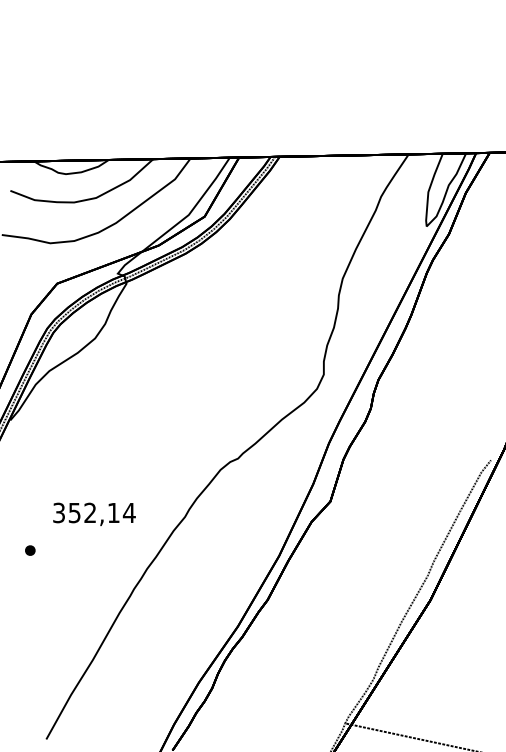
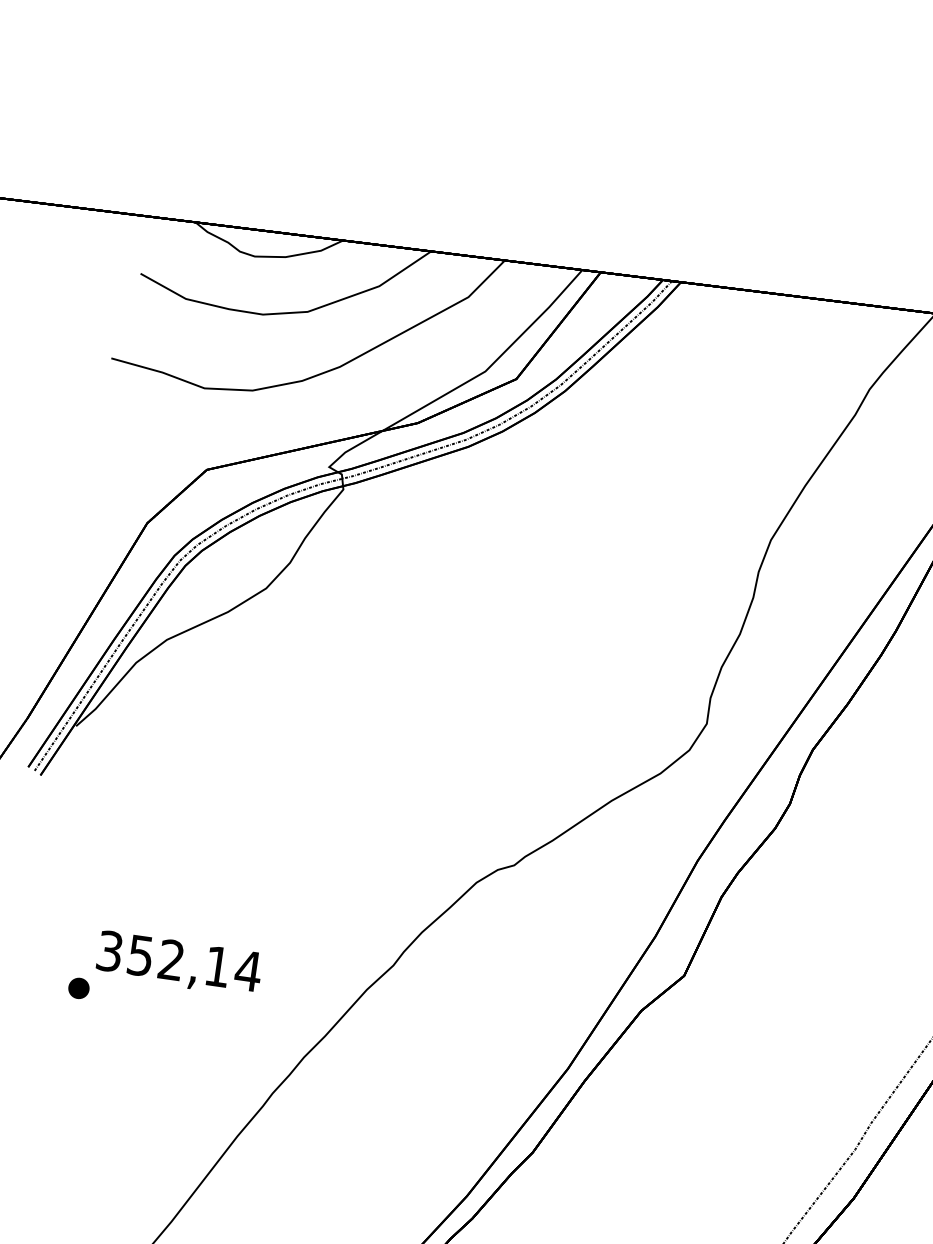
text: (94, 513) -> (179, 962), moved

